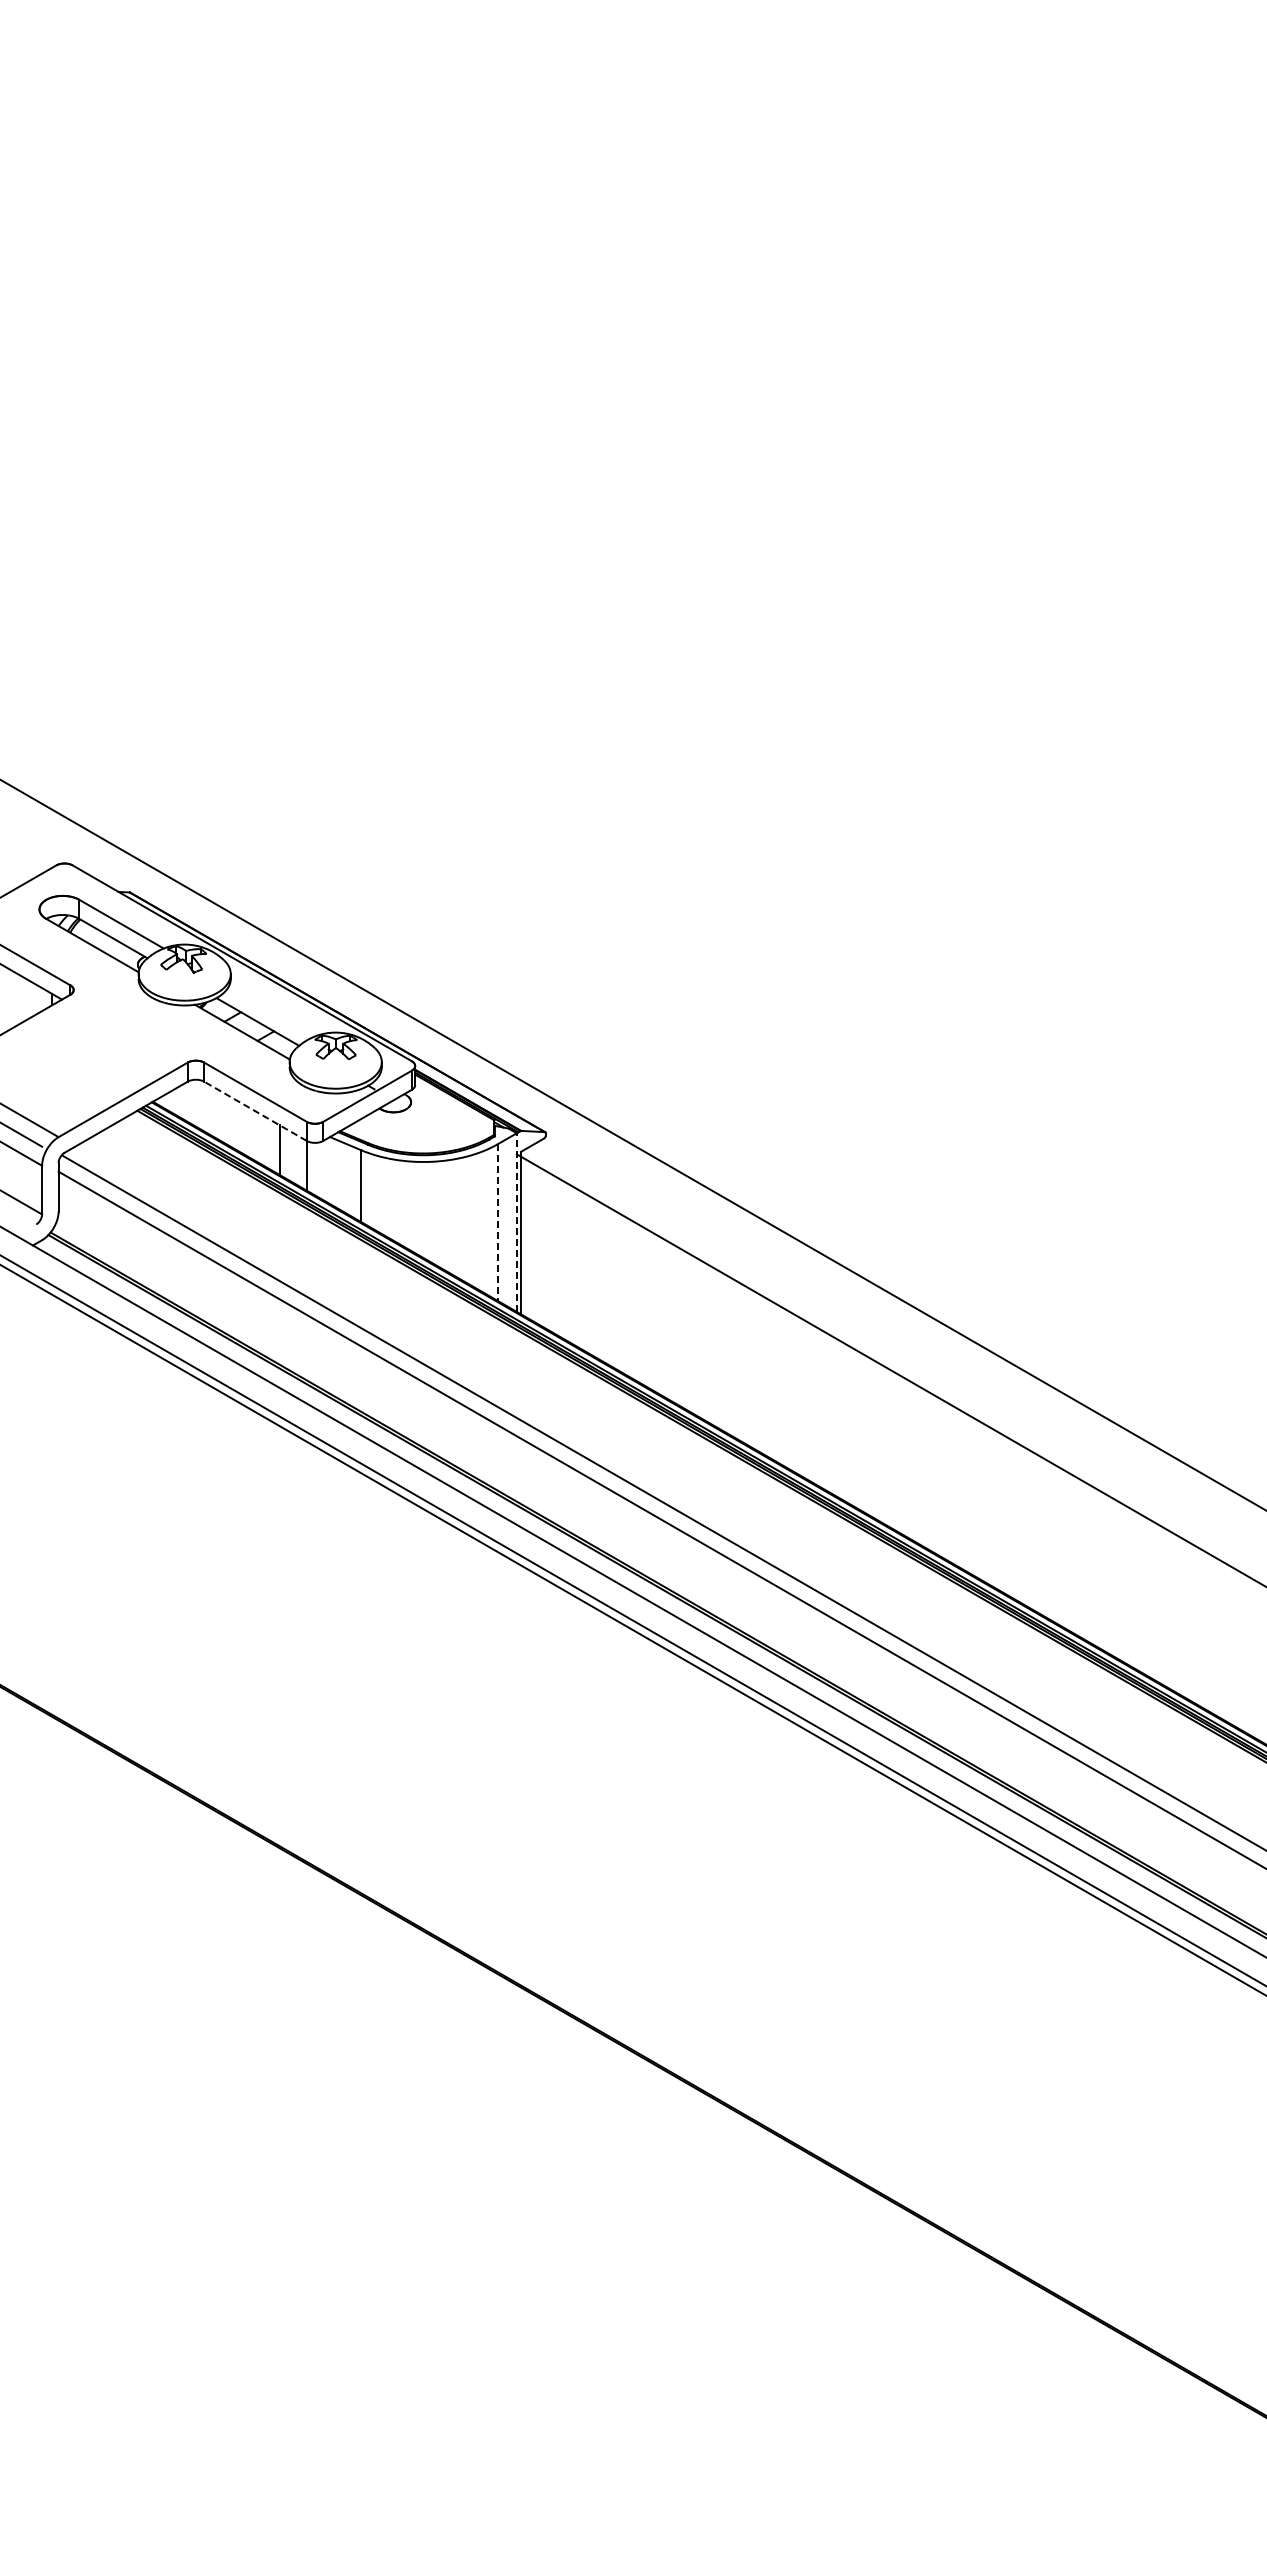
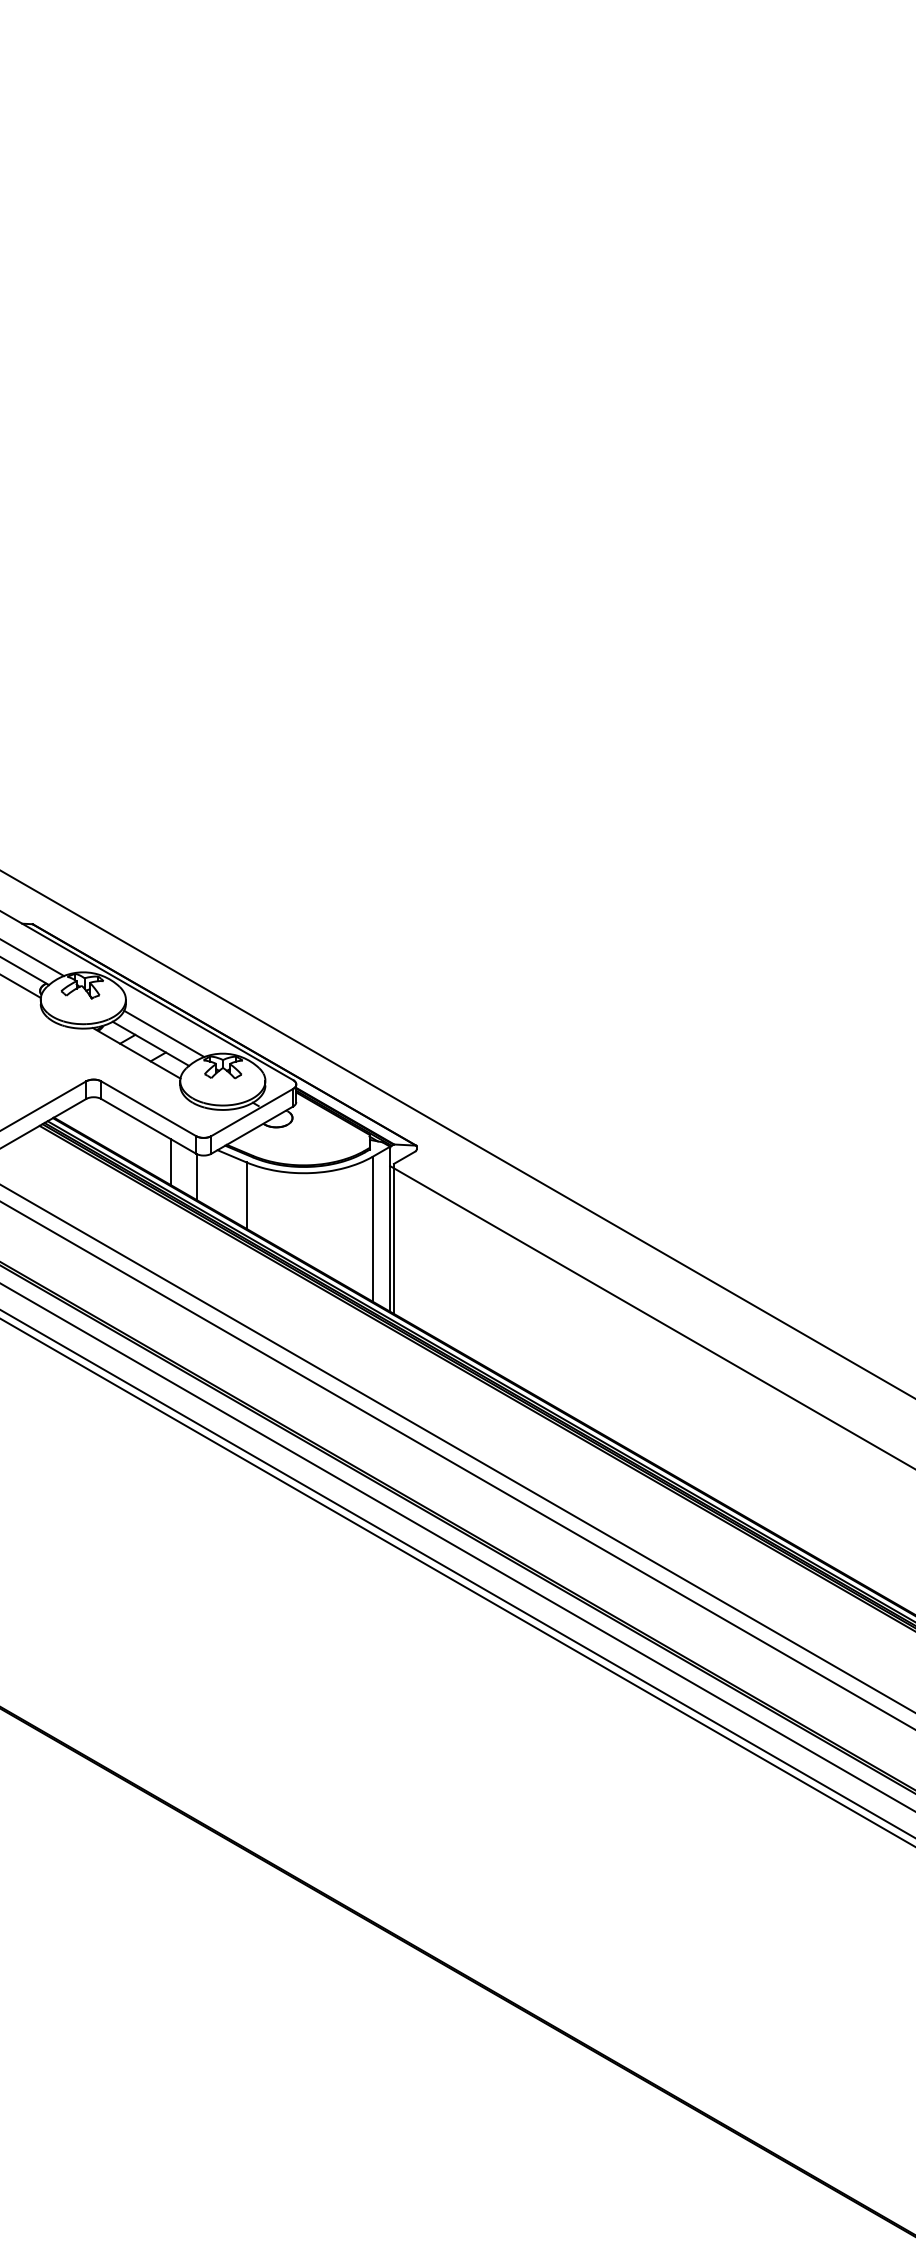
line: (271, 1011) -> (163, 1034), added
line: (255, 1111) -> (148, 1126), dashed -> solid
line: (516, 1222) -> (389, 1229), dashed -> solid
line: (497, 1223) -> (372, 1230), dashed -> solid

